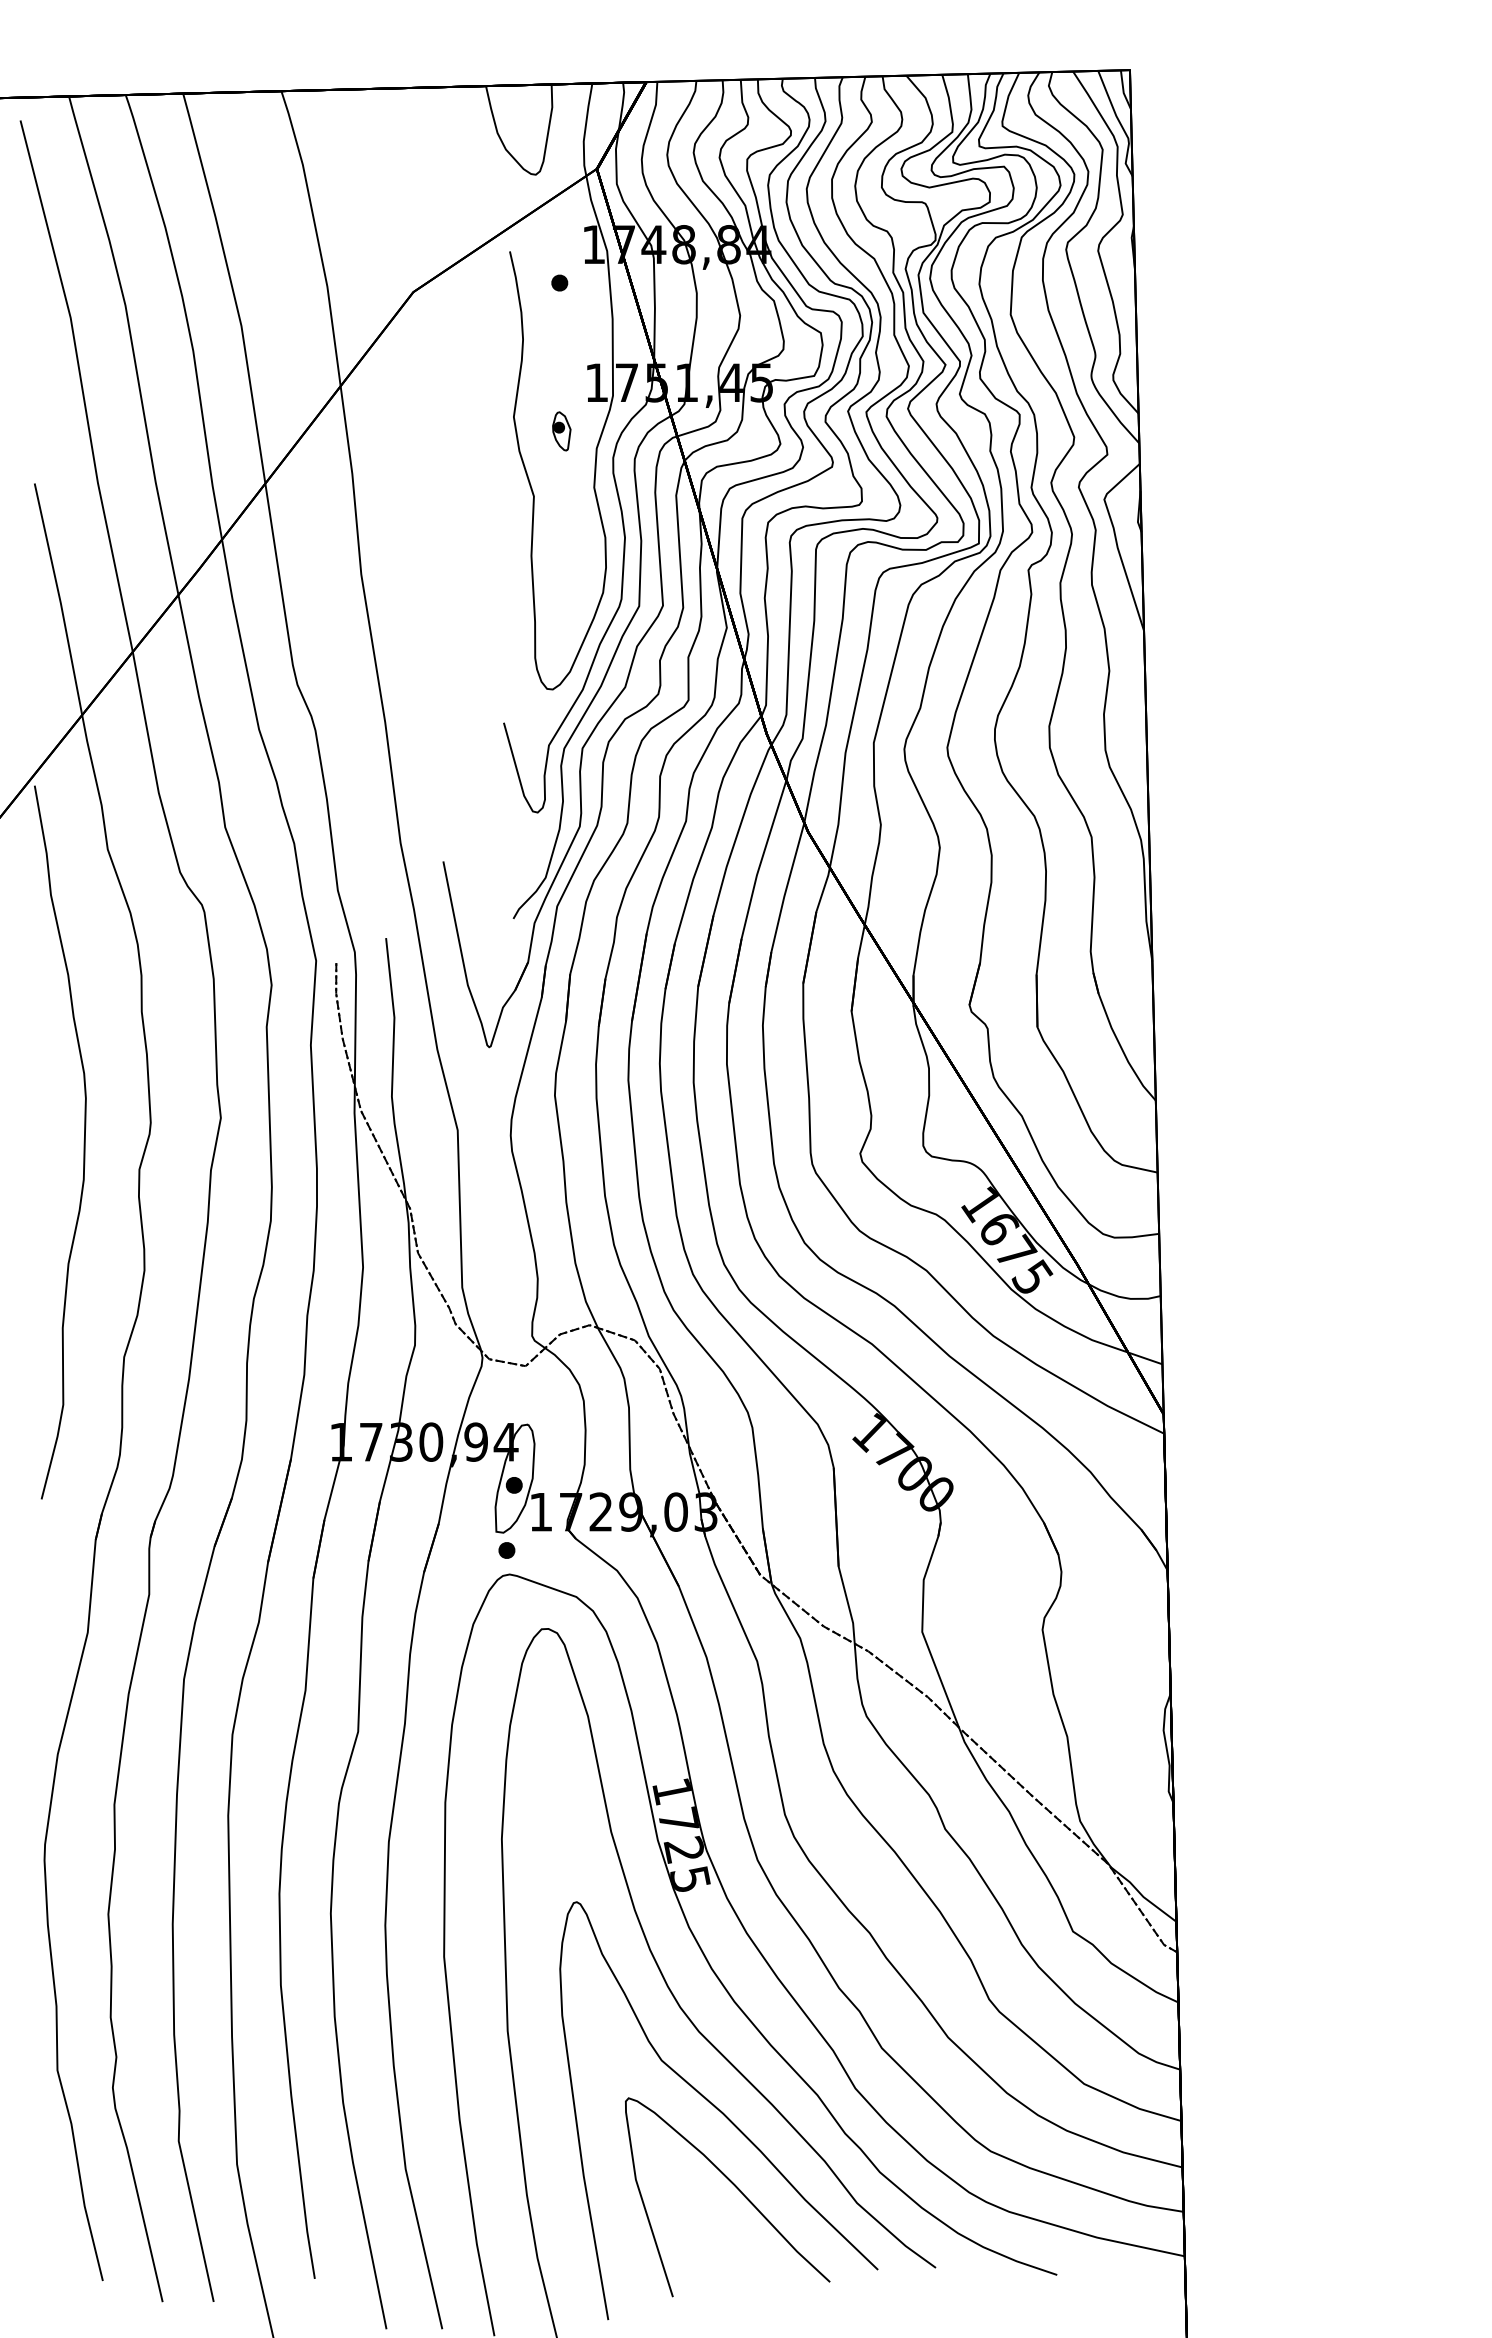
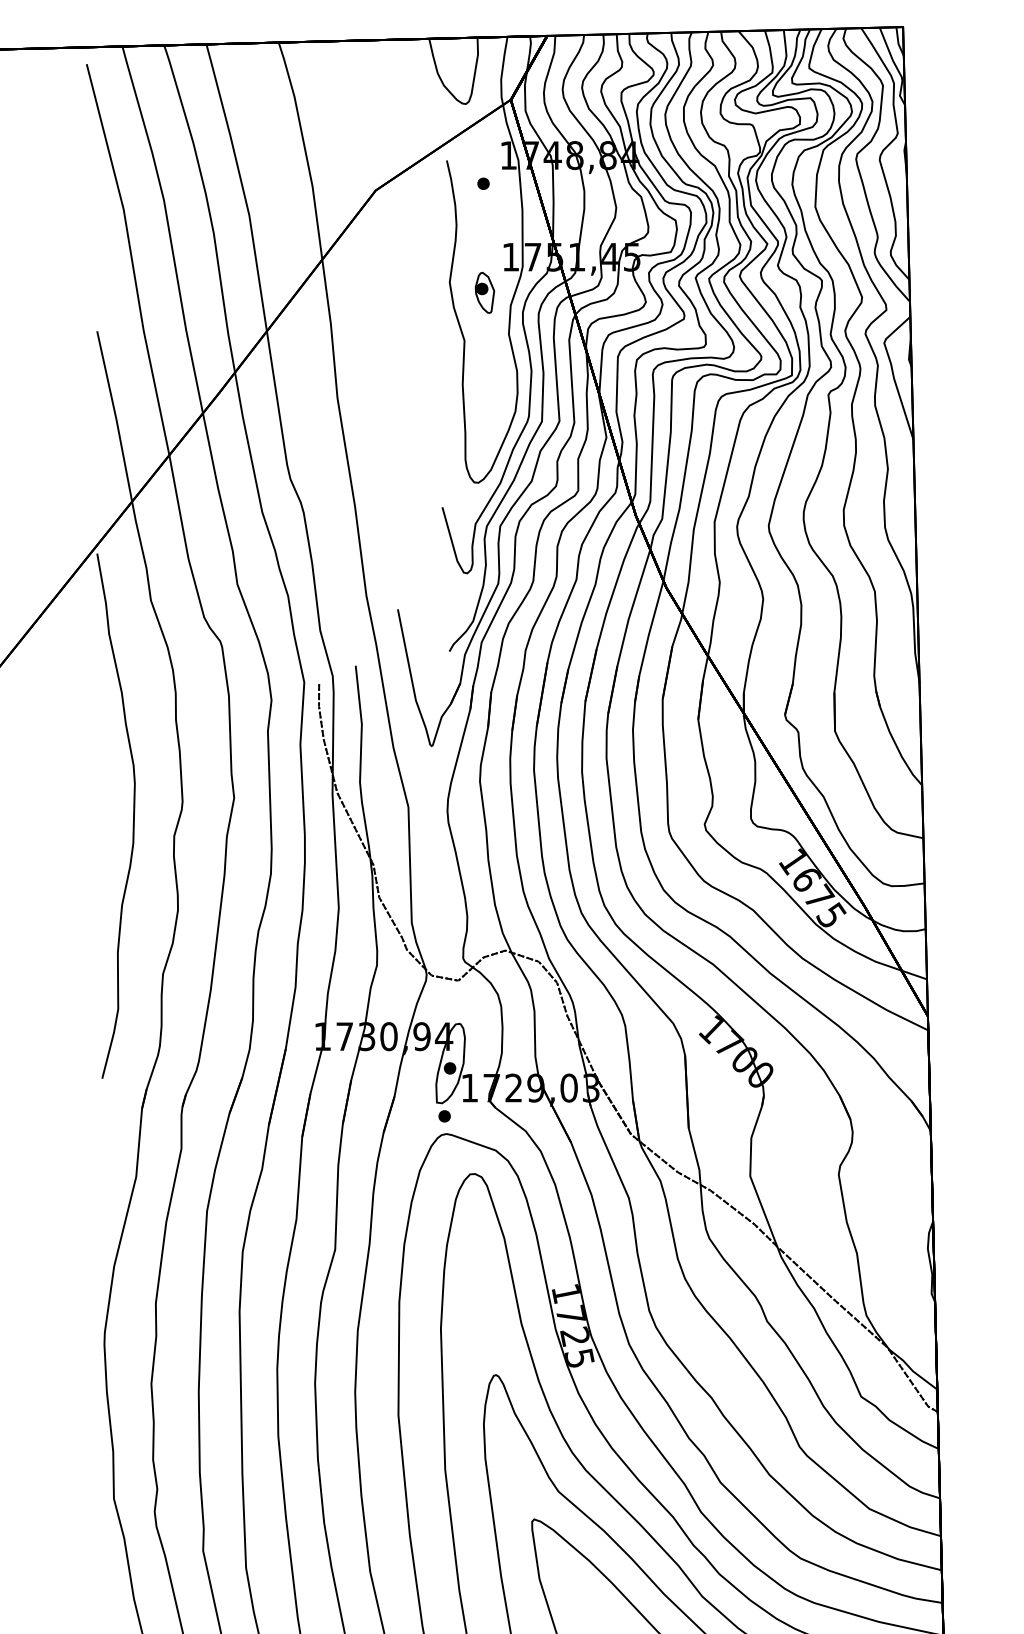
part: (561, 431) -> (484, 293), size x1.43

